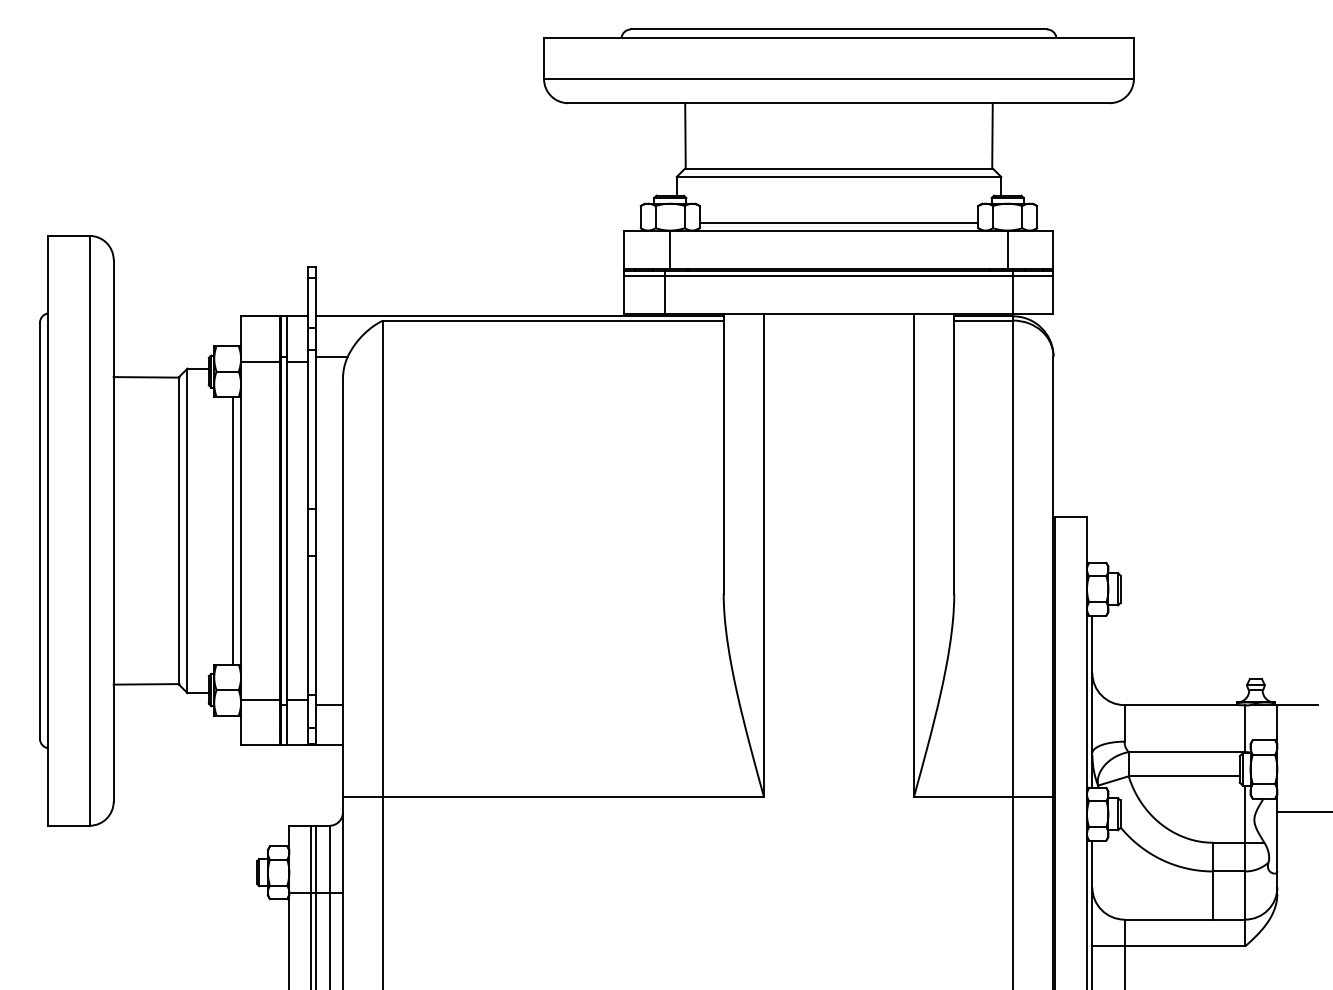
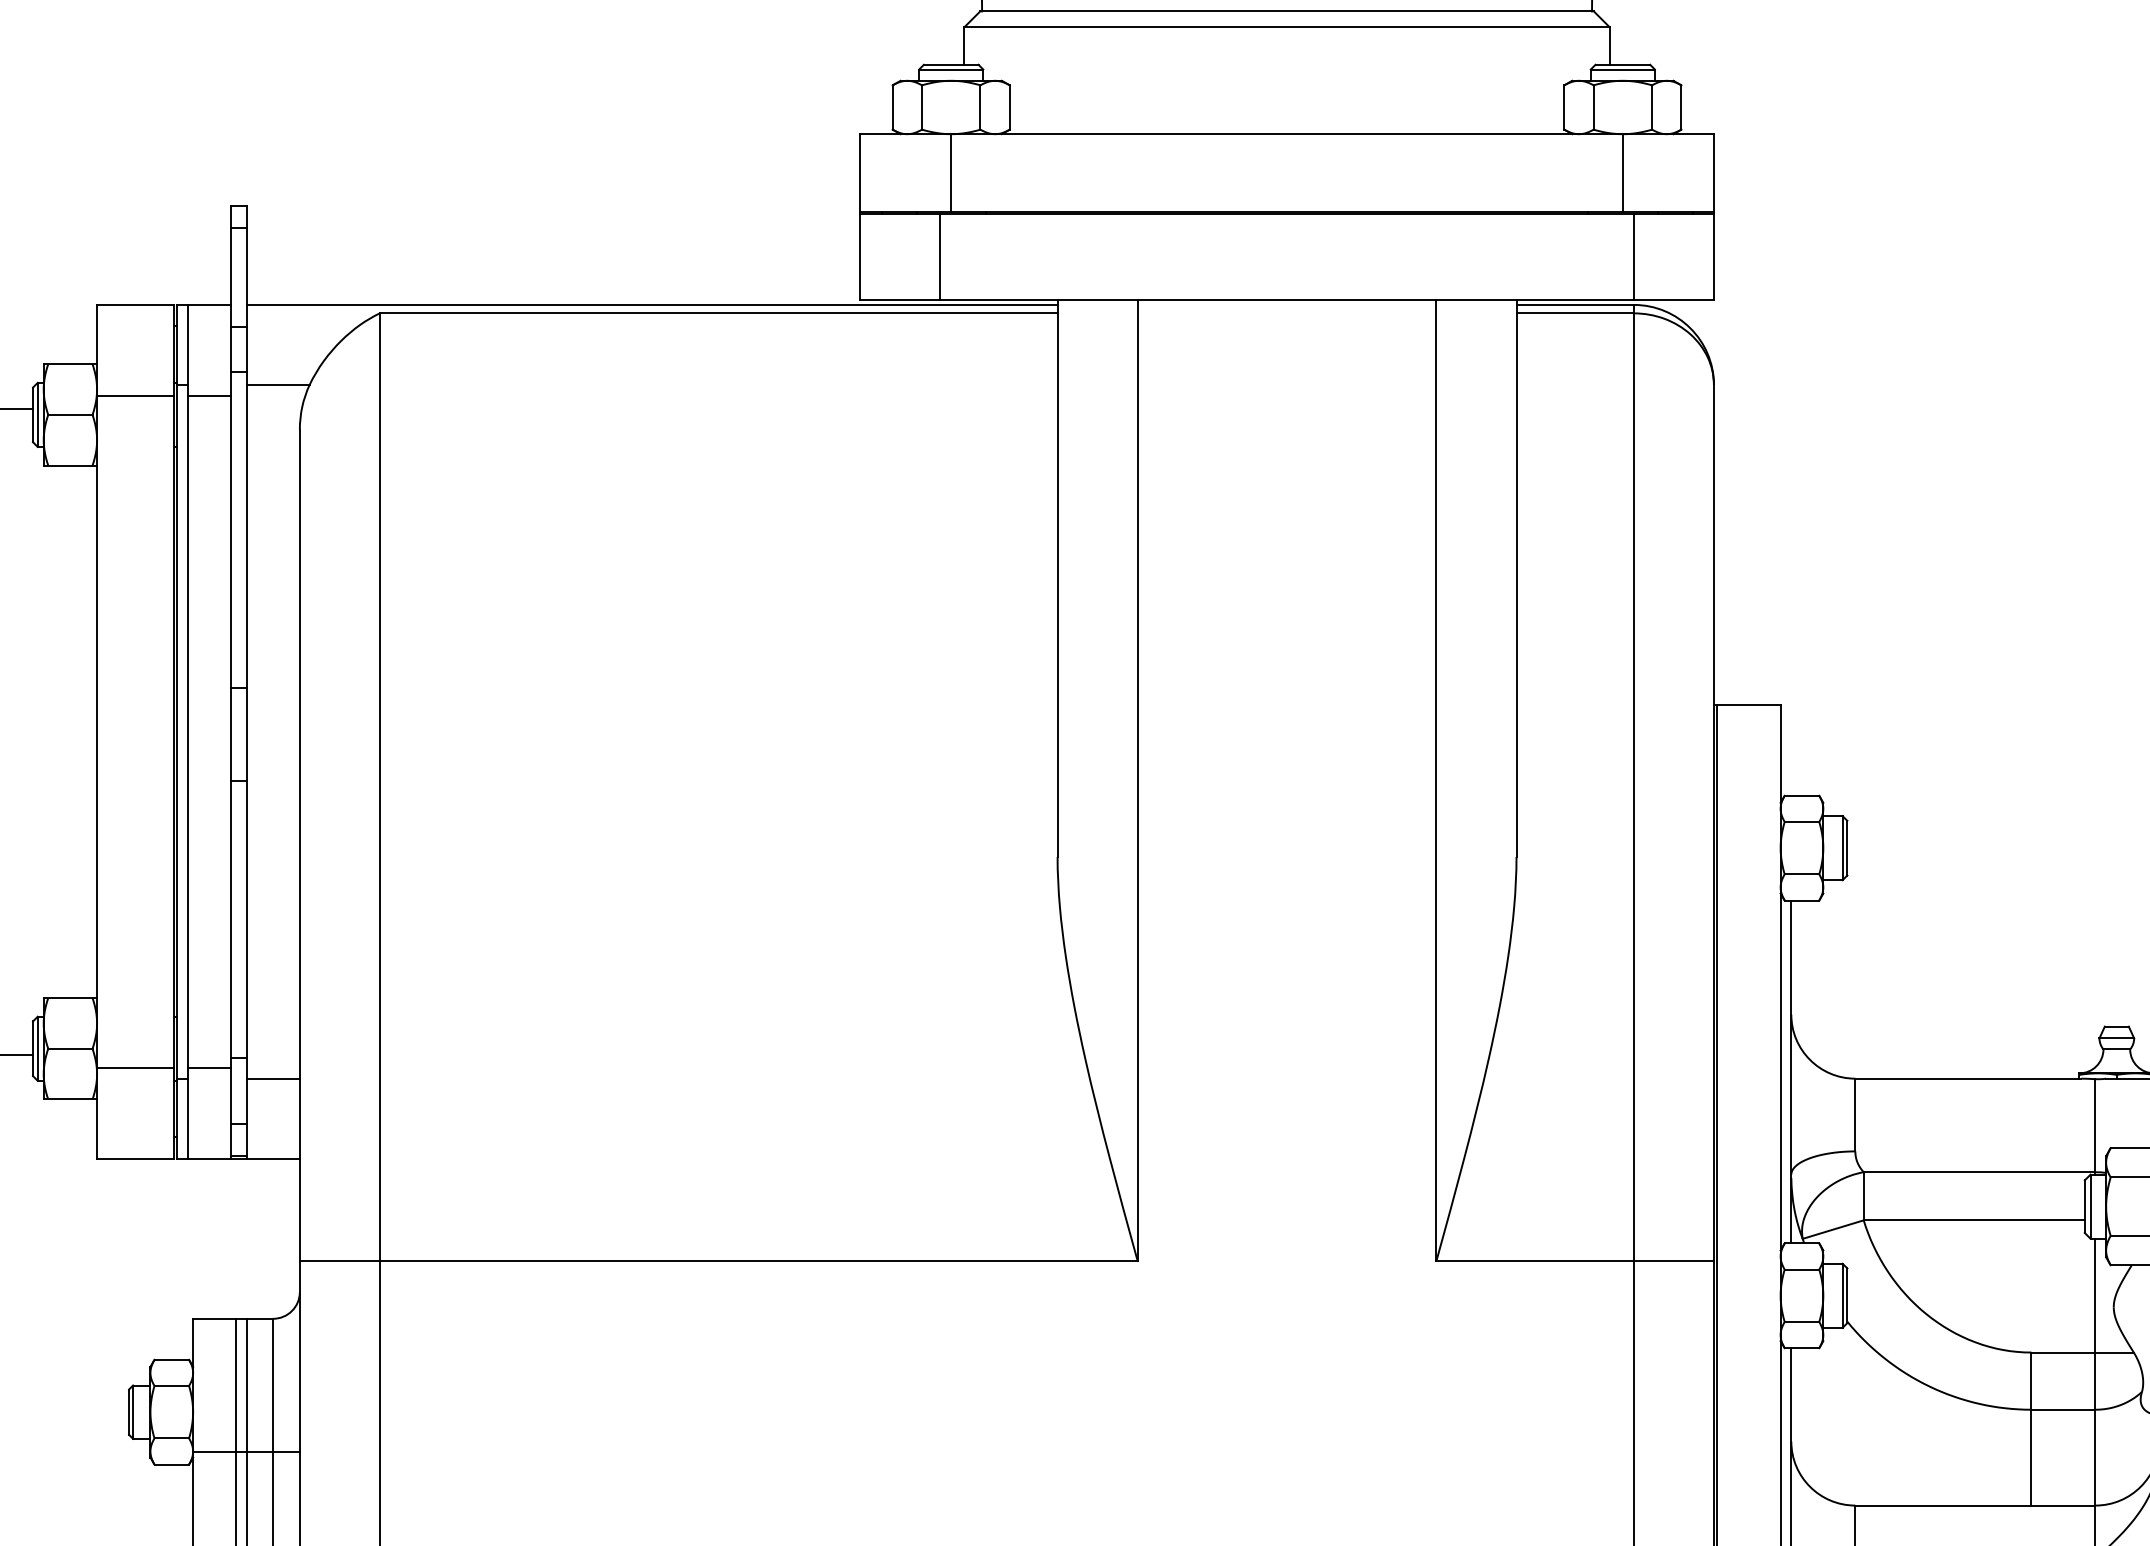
line: (838, 222) -> (1286, 118), removed
line: (838, 276) -> (1286, 225), removed
line: (233, 530) -> (82, 731), removed

